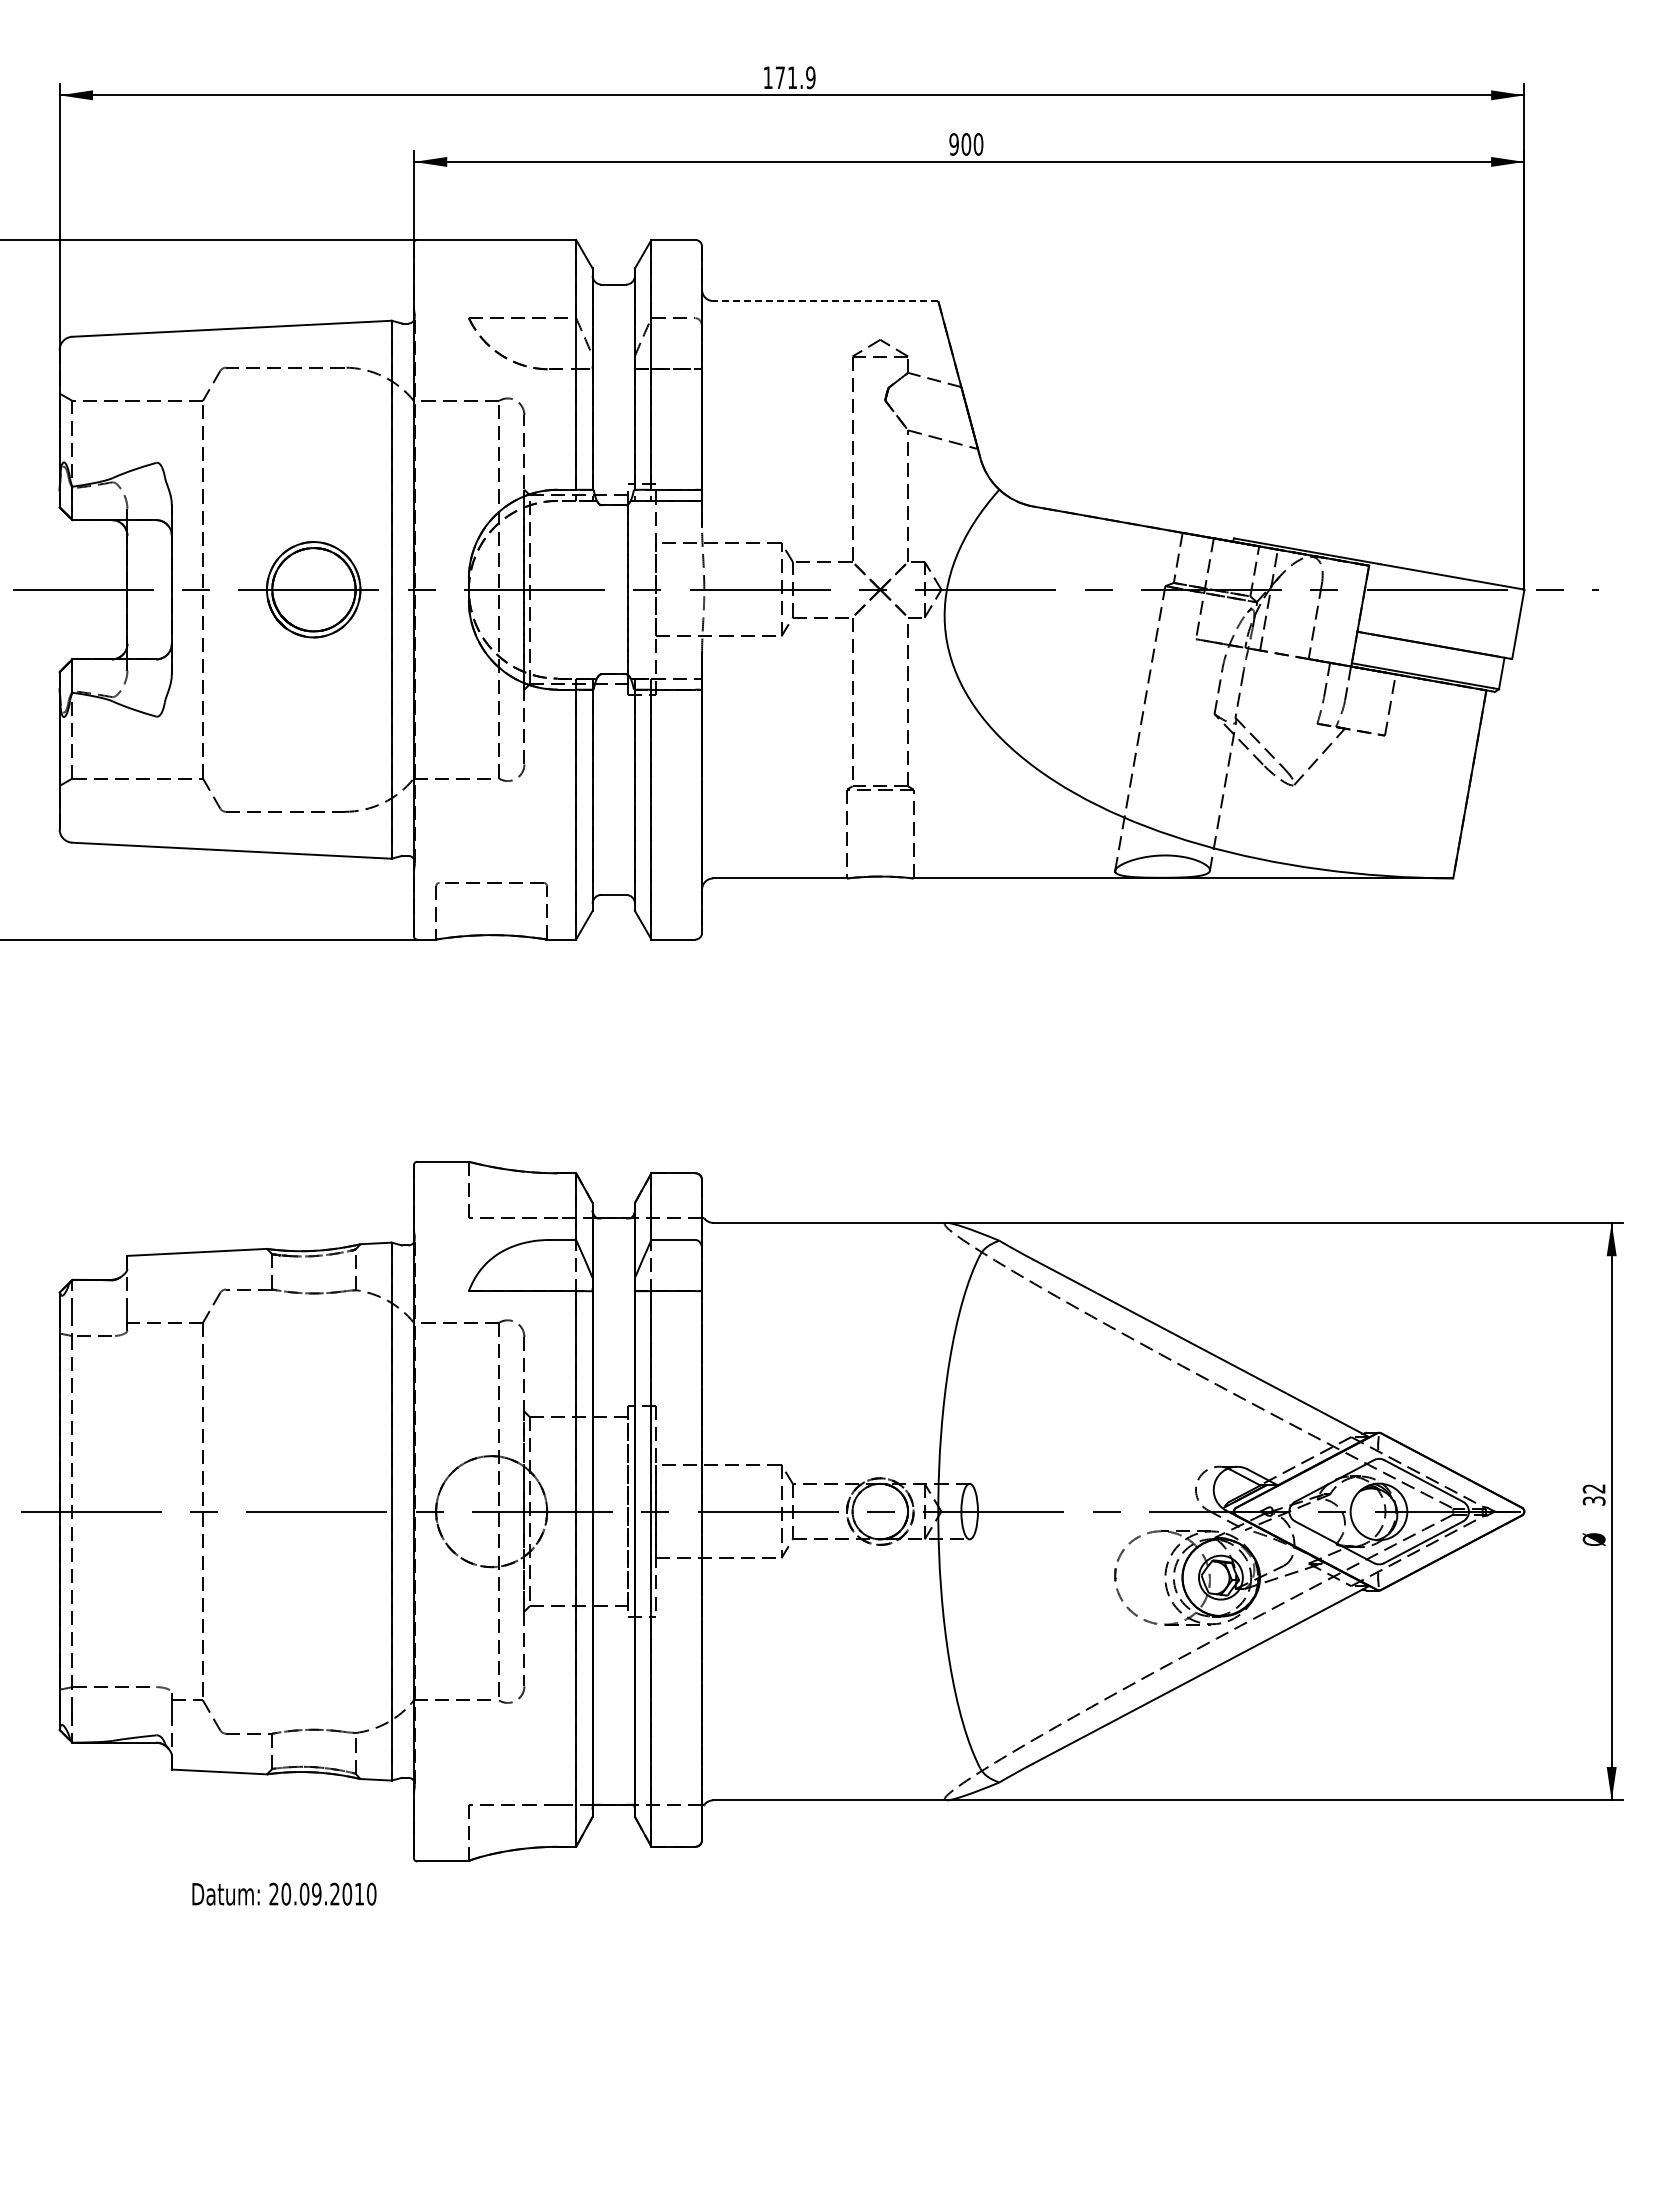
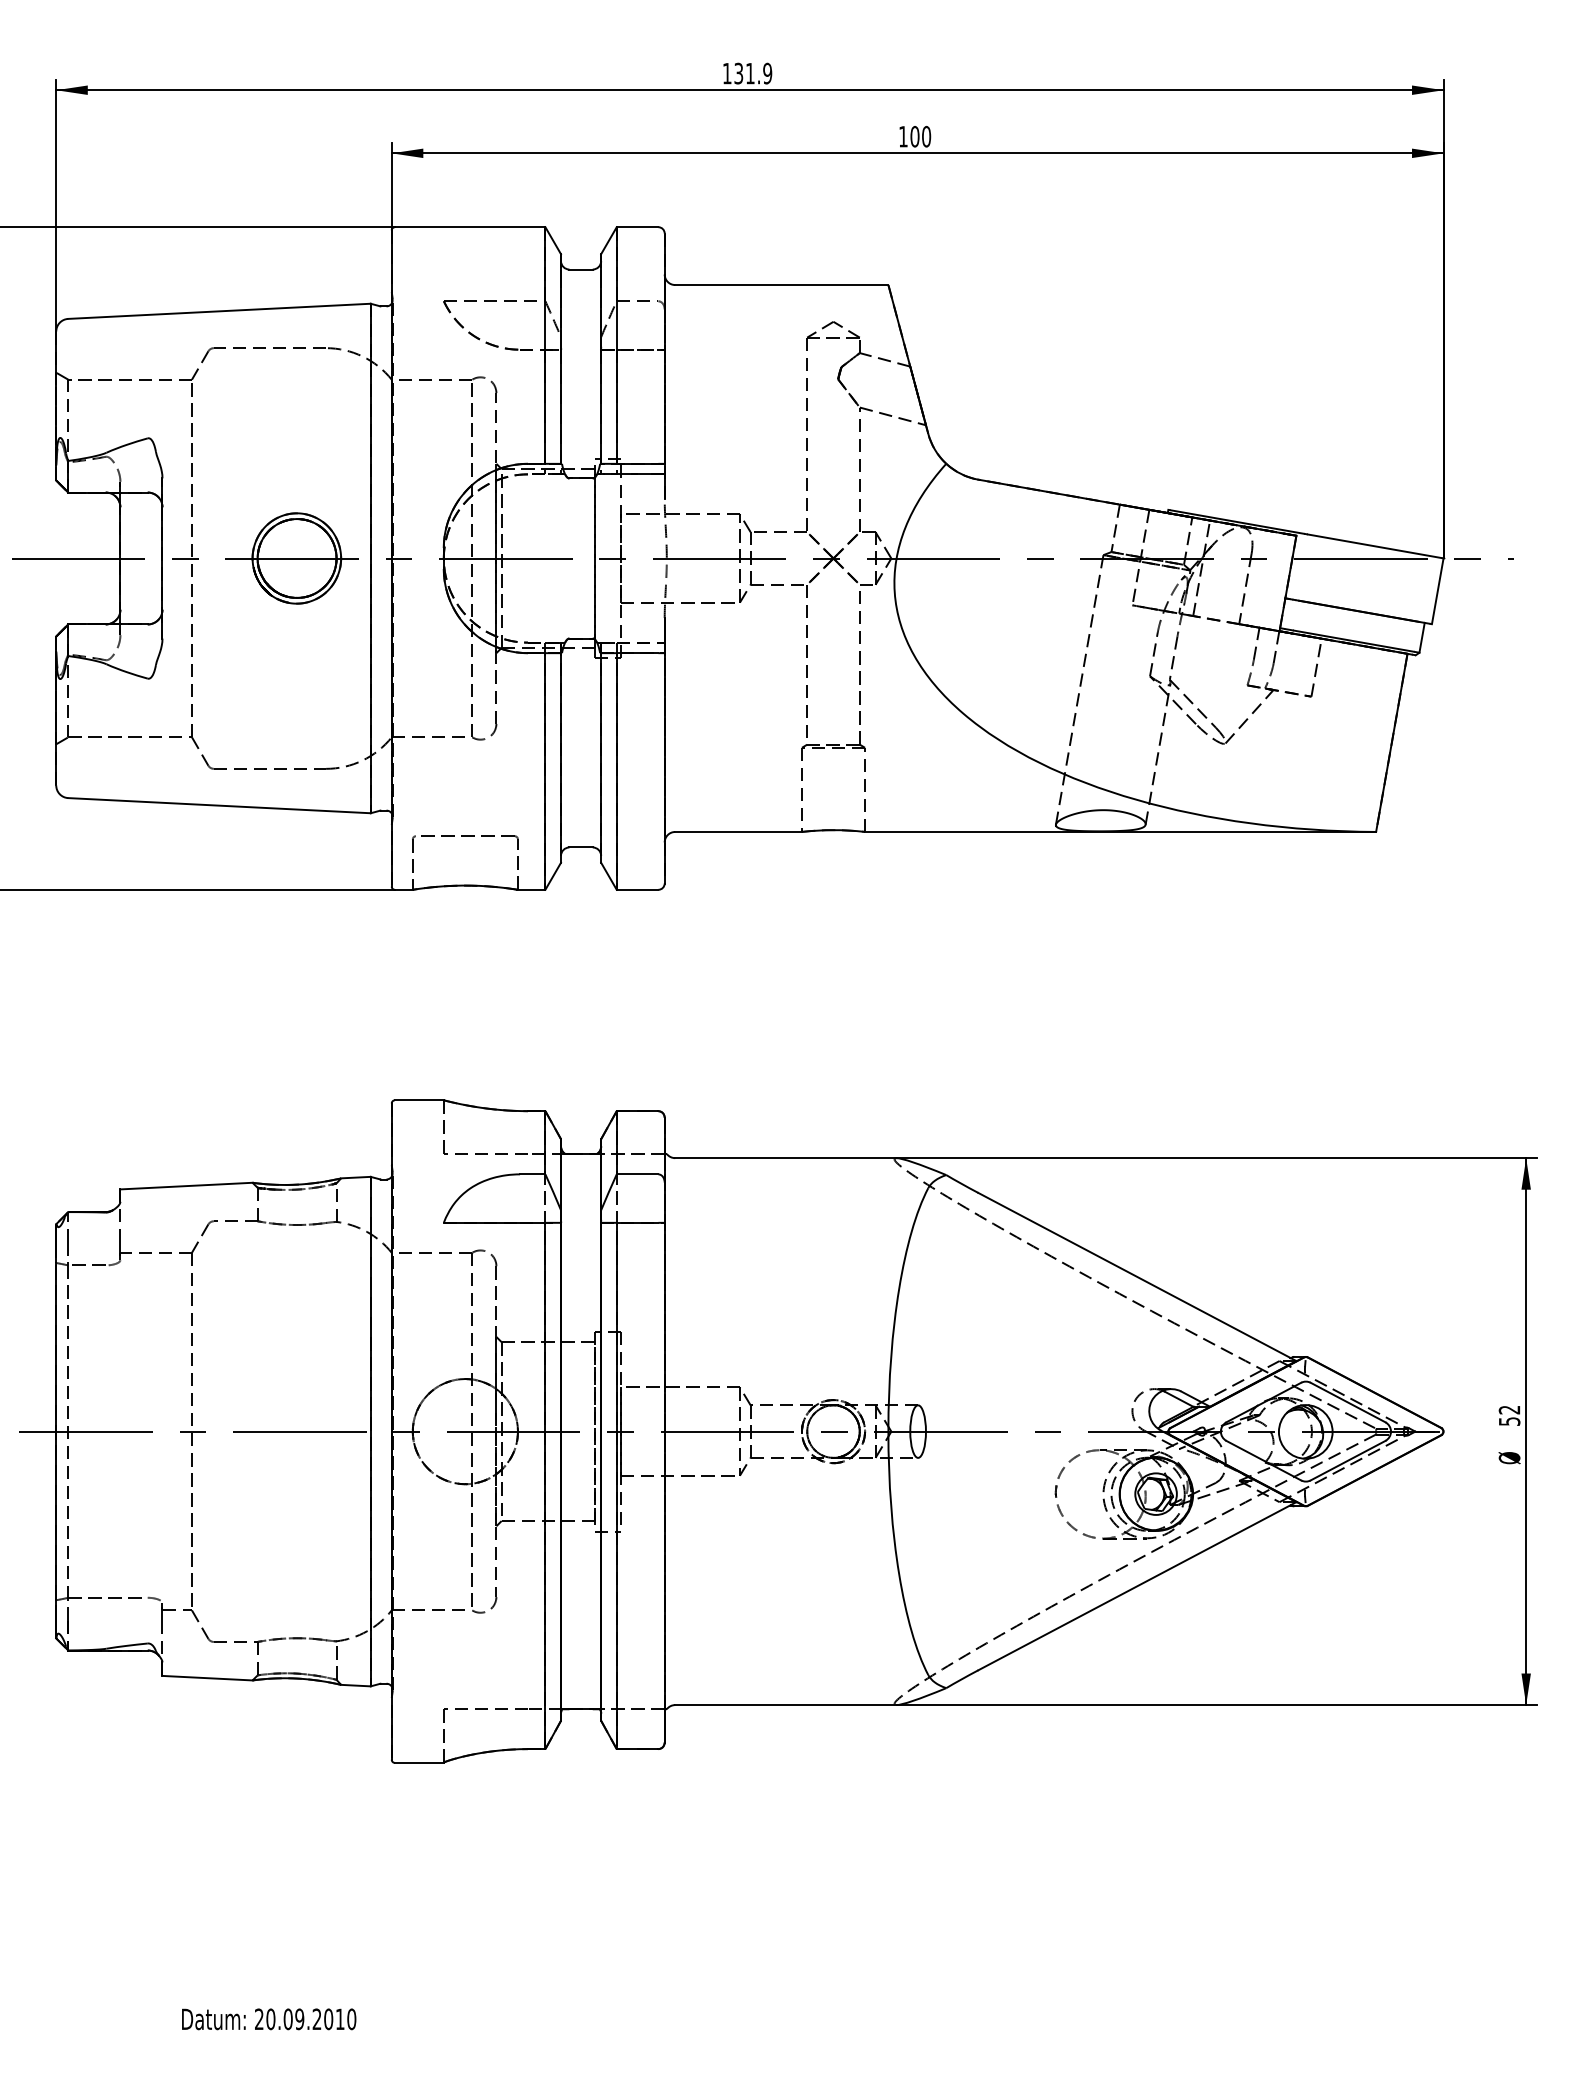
text: (779, 77) -> (738, 73), 171.9 -> 131.9
text: (953, 144) -> (902, 136), 900 -> 100
line: (825, 301) -> (781, 285), dashed -> solid
text: (1593, 1500) -> (1508, 1421), 32 -> 52
text: (284, 1893) -> (269, 2018), moved

